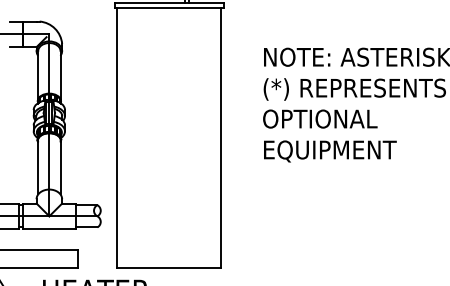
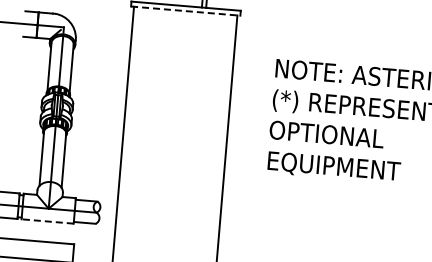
line: (169, 7) -> (185, 10), solid -> dashed
line: (48, 229) -> (46, 221), solid -> dashed

